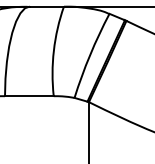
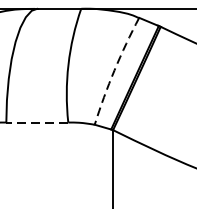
arc: (90, 55) -> (115, 70), solid -> dashed
line: (28, 96) -> (36, 122), solid -> dashed

